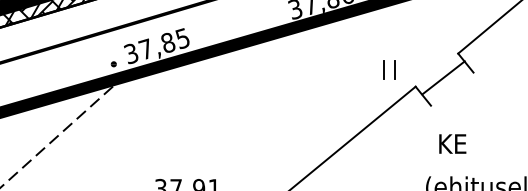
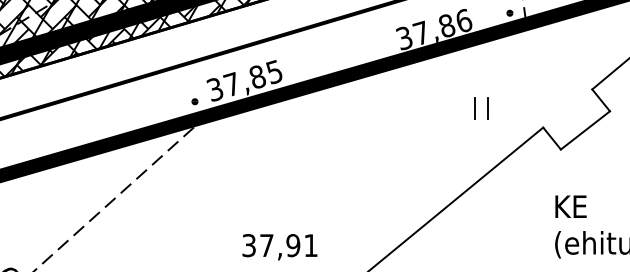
part: (389, 70) -> (481, 108), moved
line: (442, 77) -> (584, 130), moved
text: (452, 143) -> (570, 206), moved

